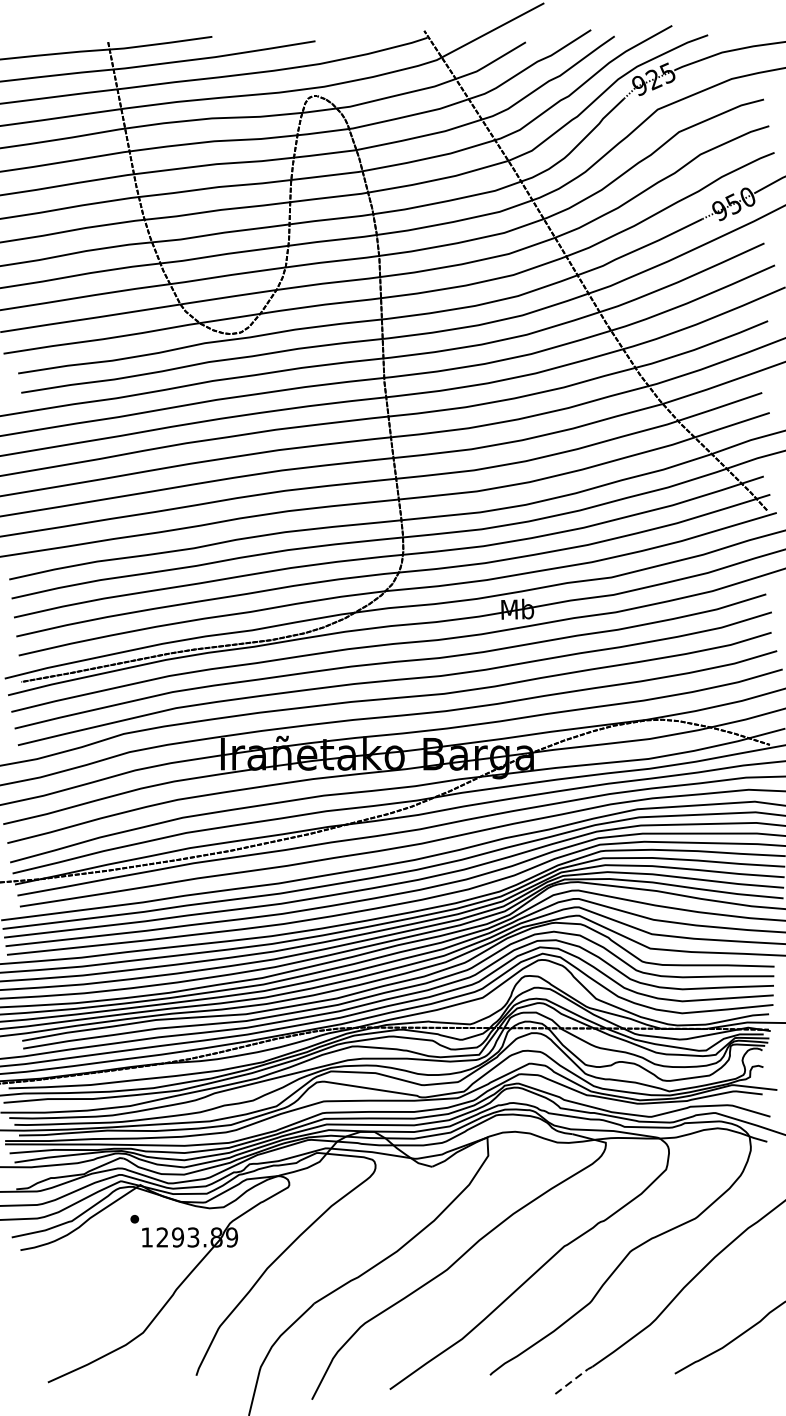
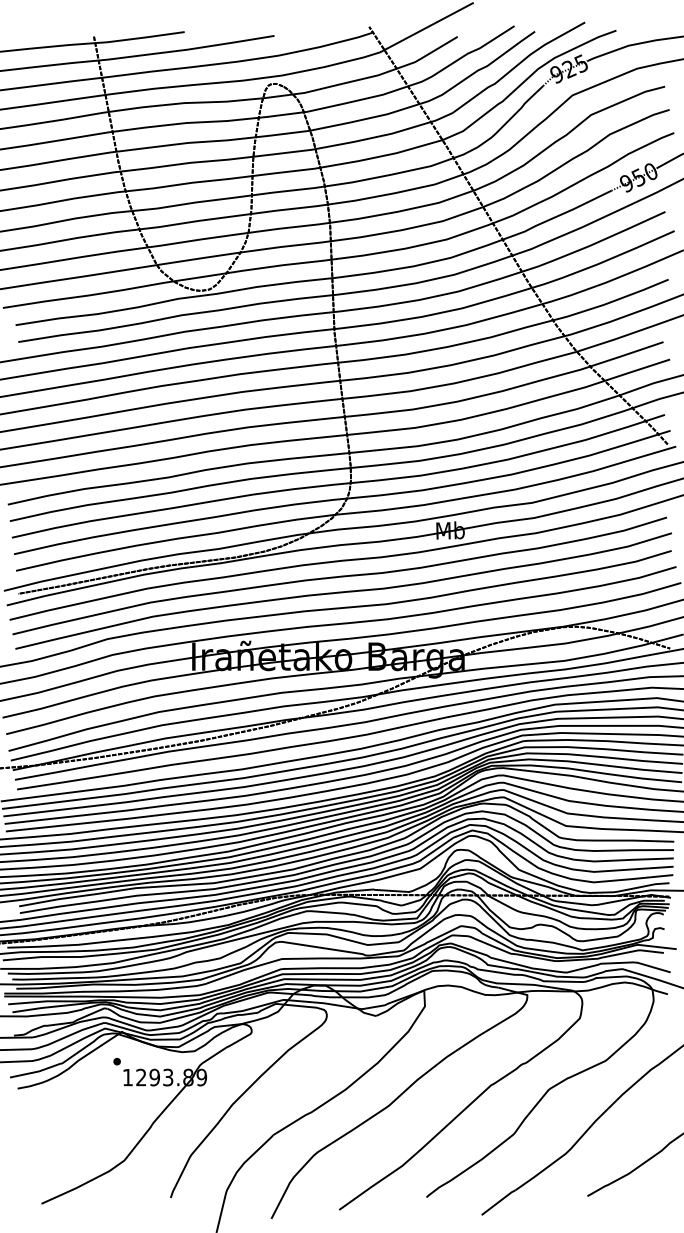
line: (573, 1379) -> (499, 1201), dashed -> solid

